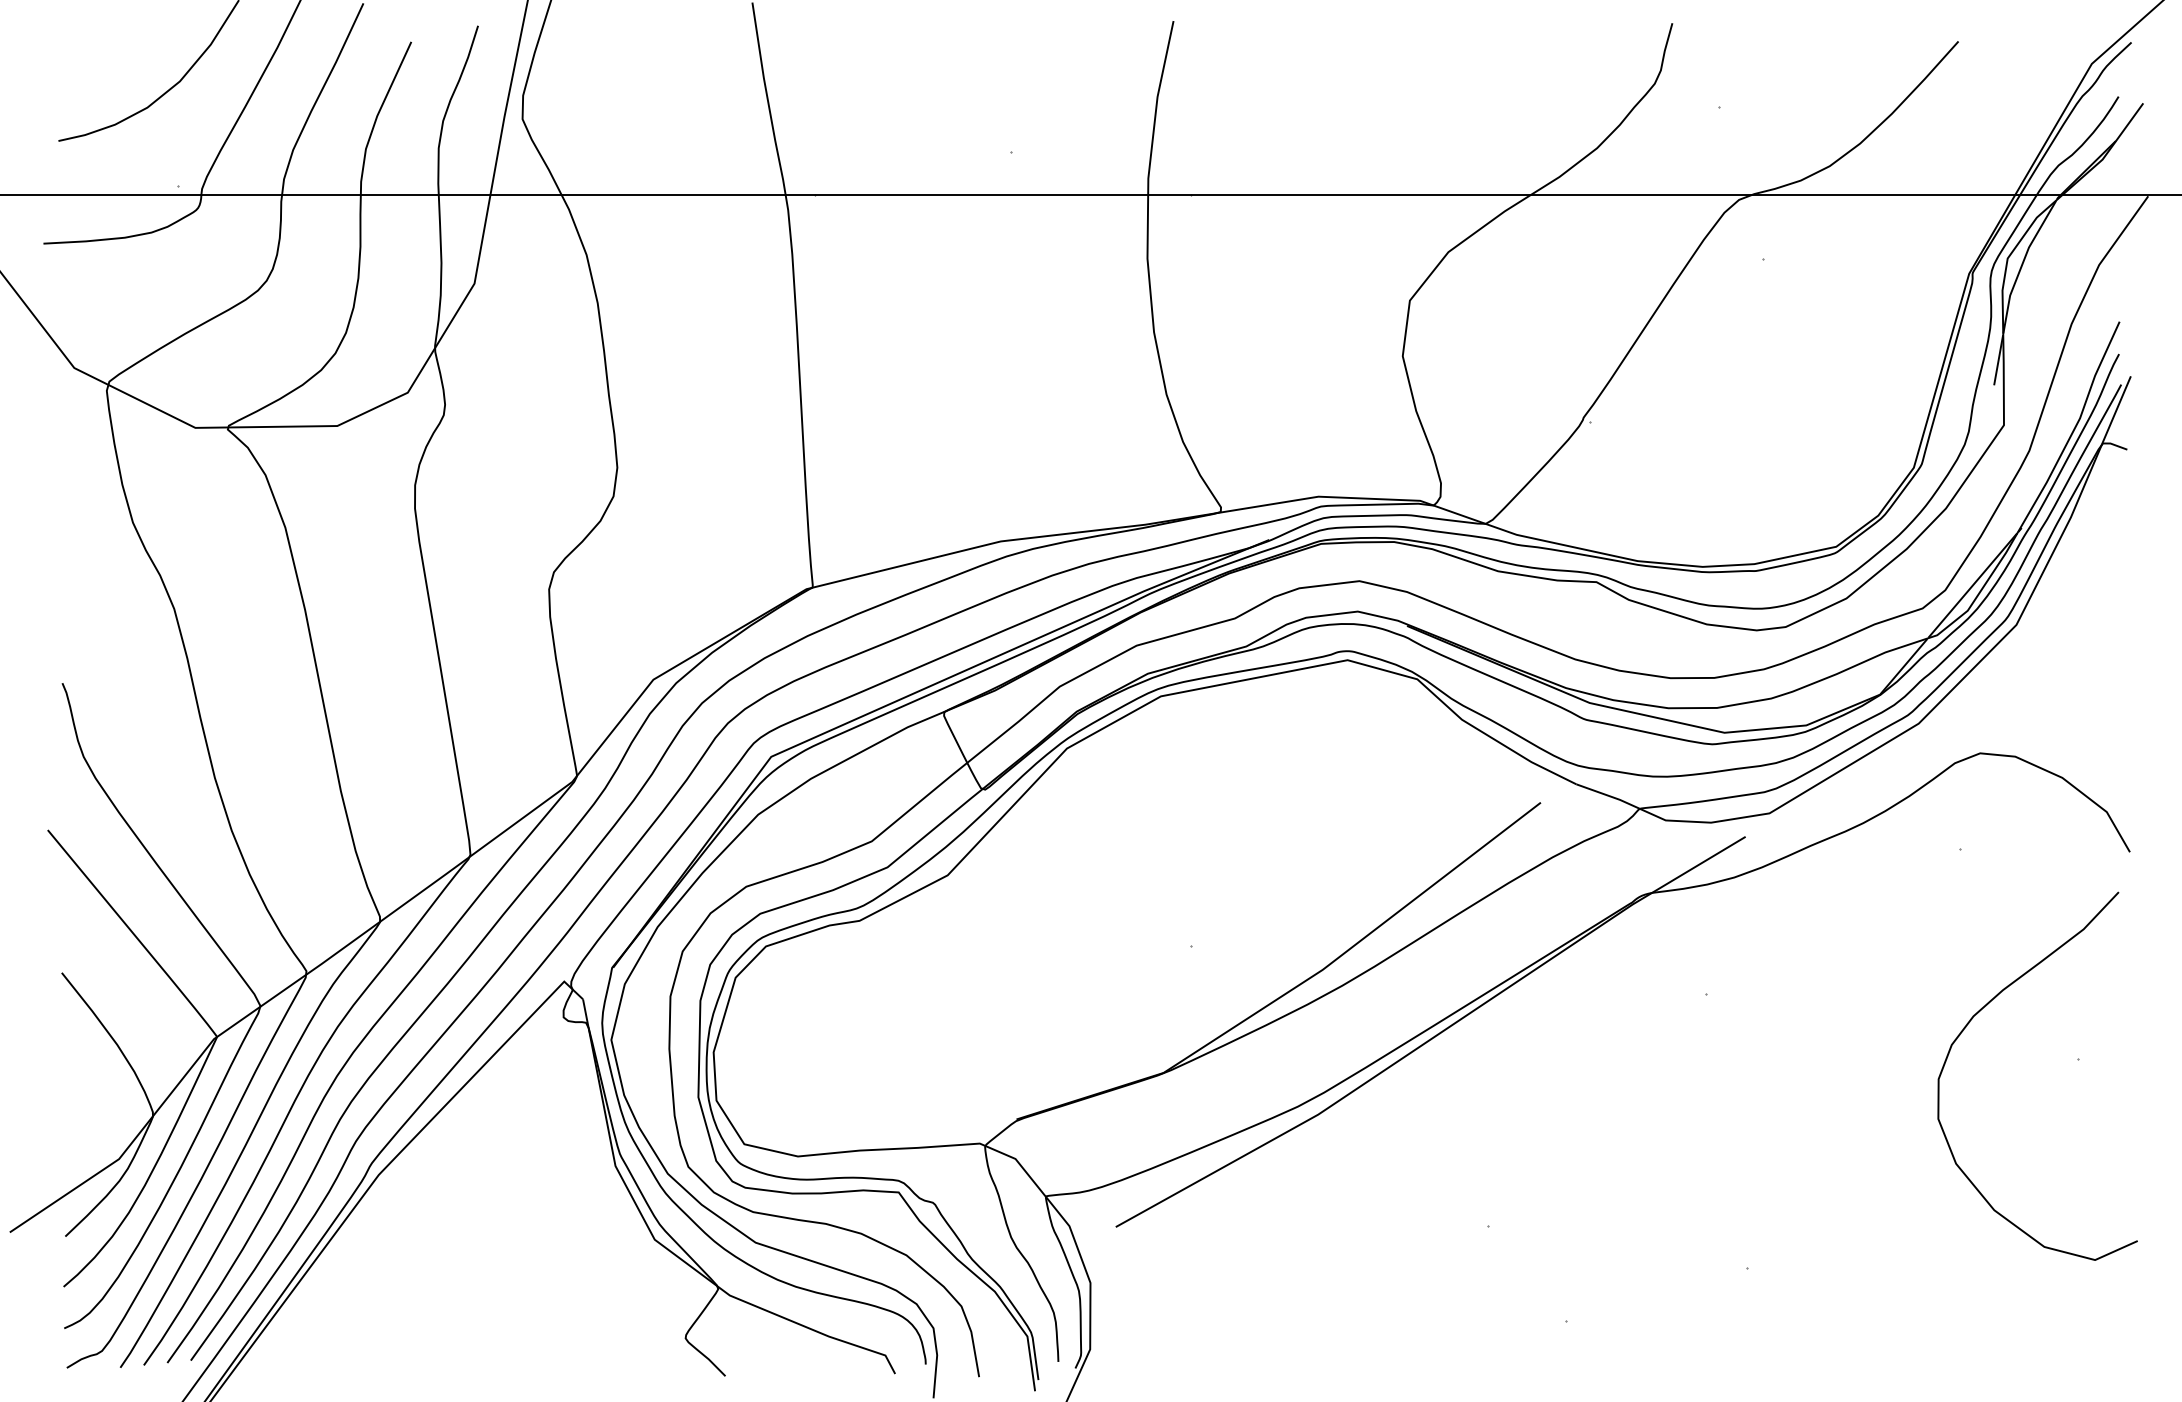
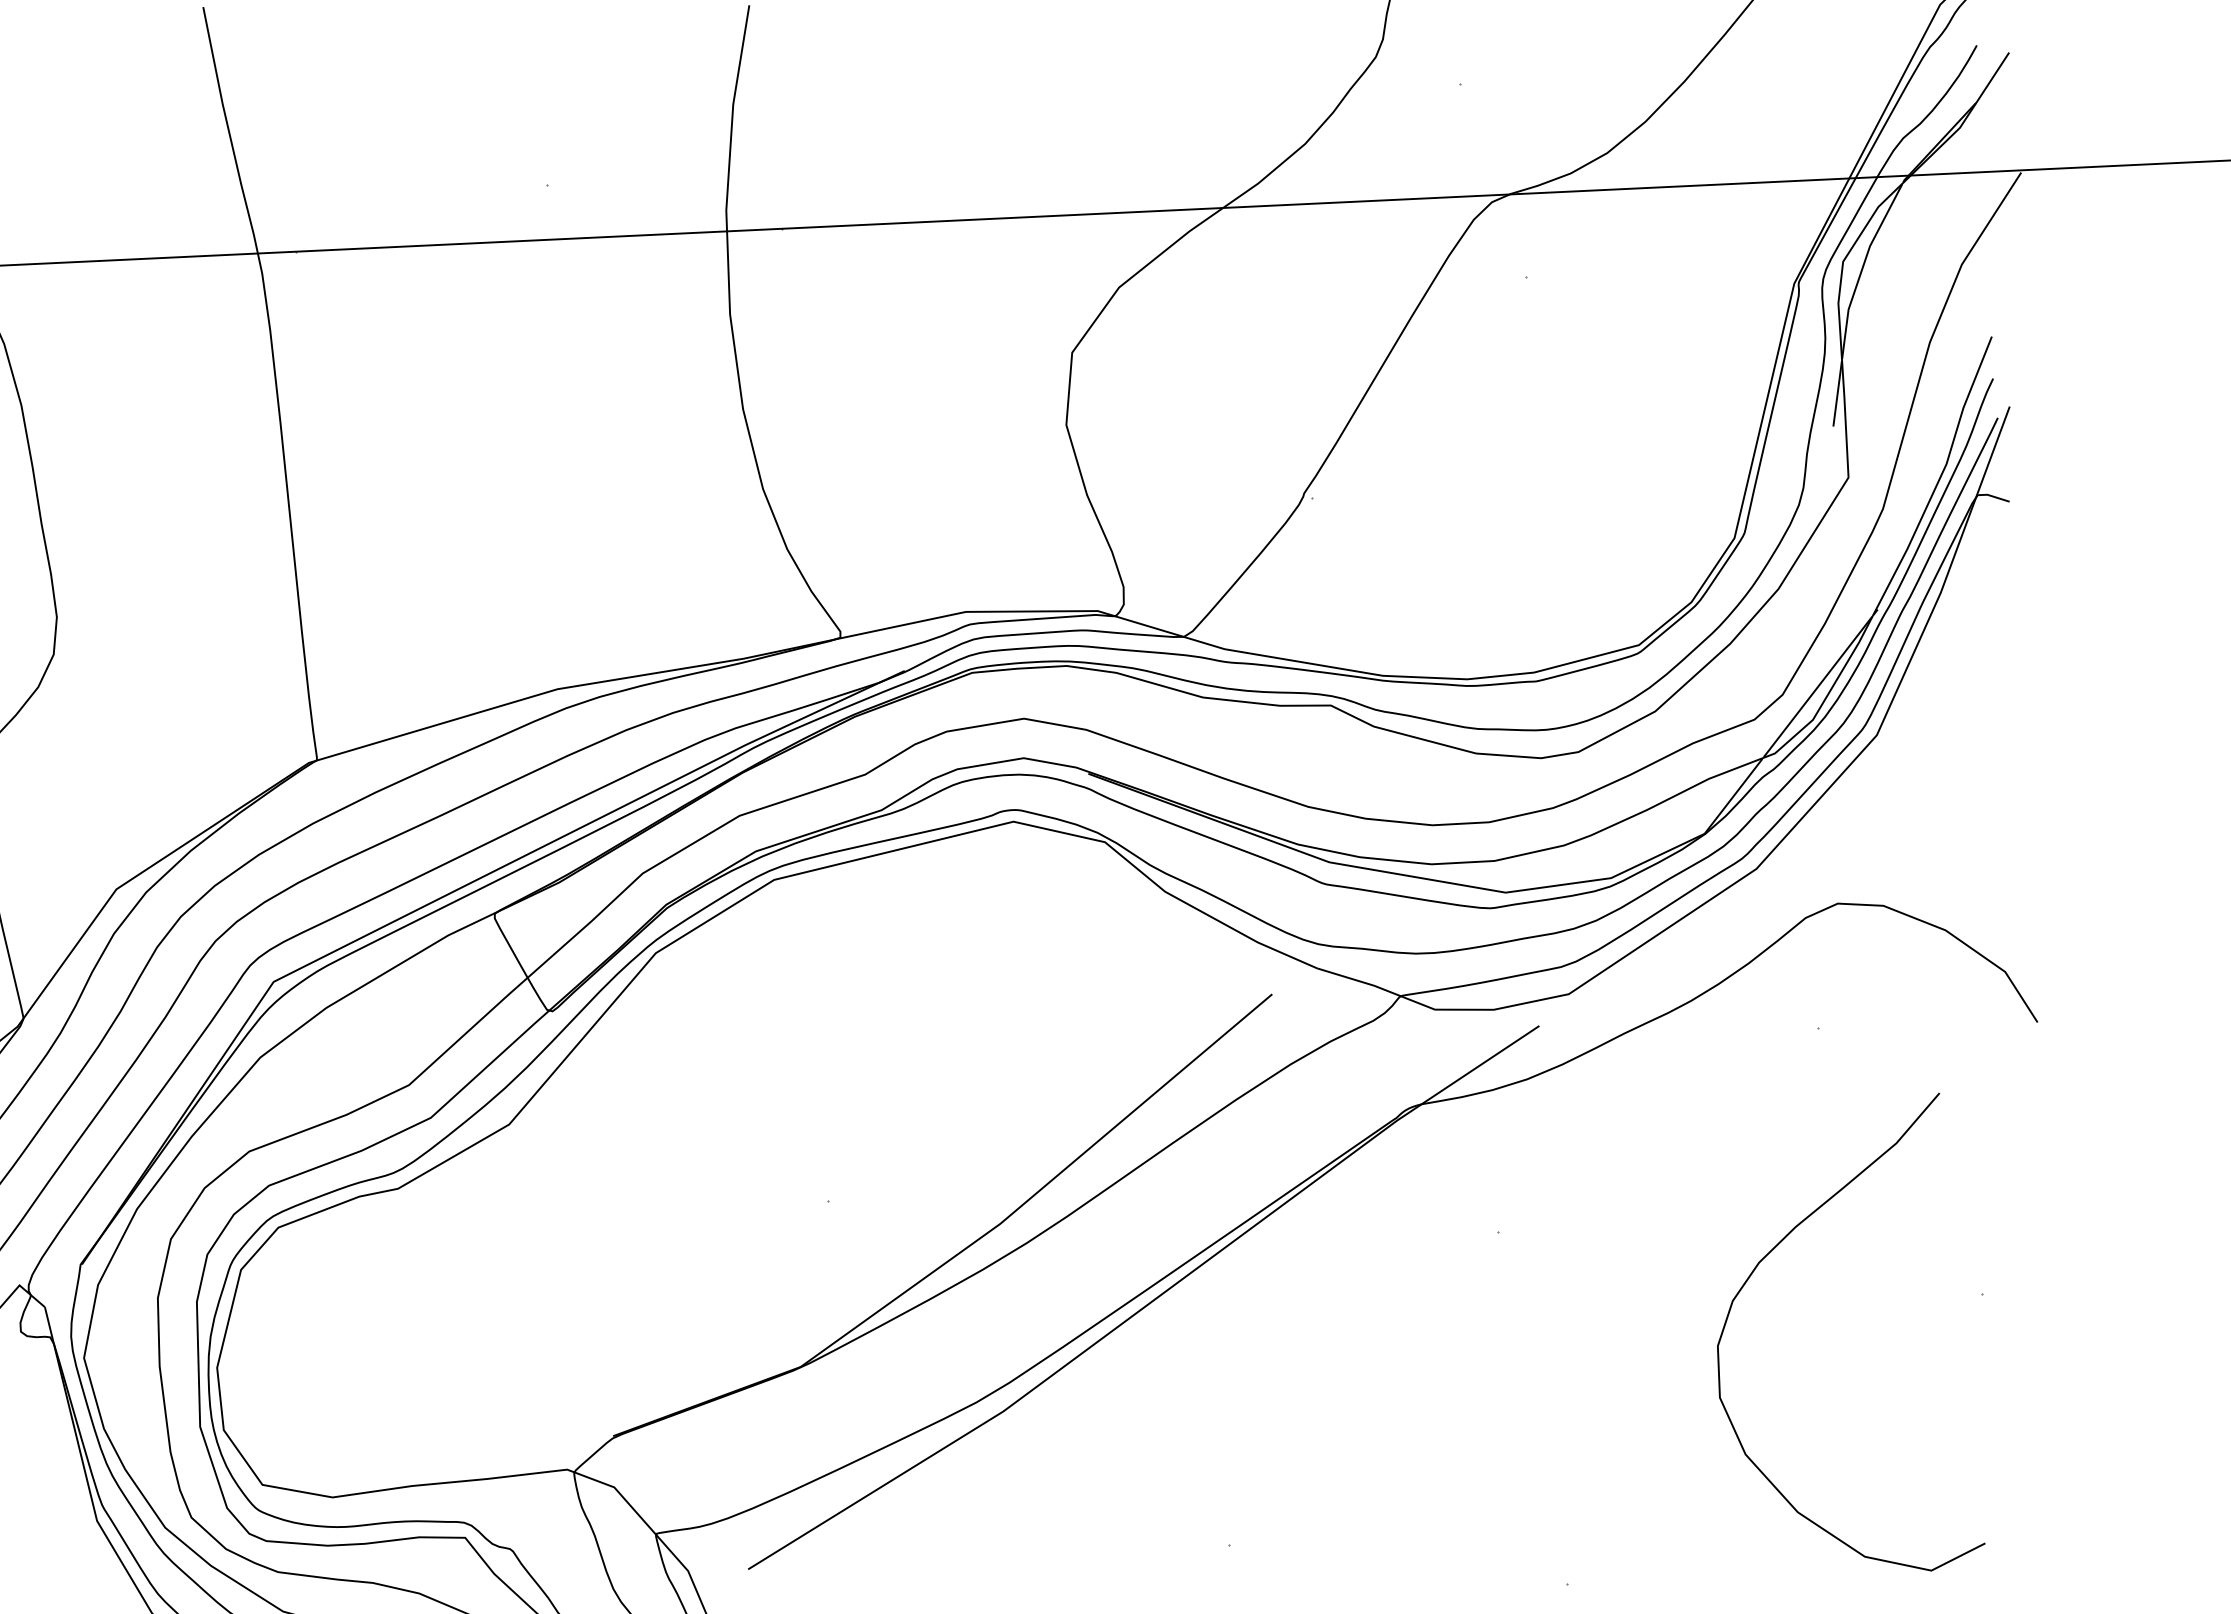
curve: (1977, 1014) -> (1764, 1260), moved

